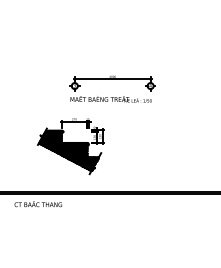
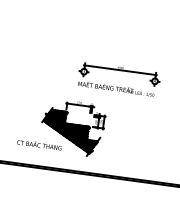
text: (38, 204) -> (39, 145), moved

